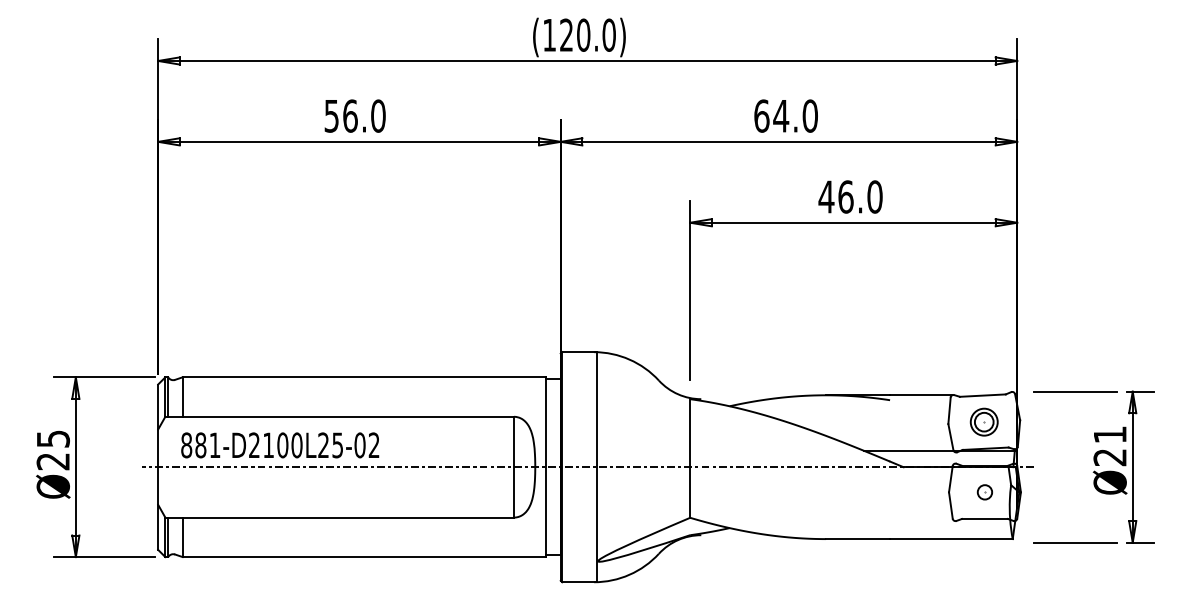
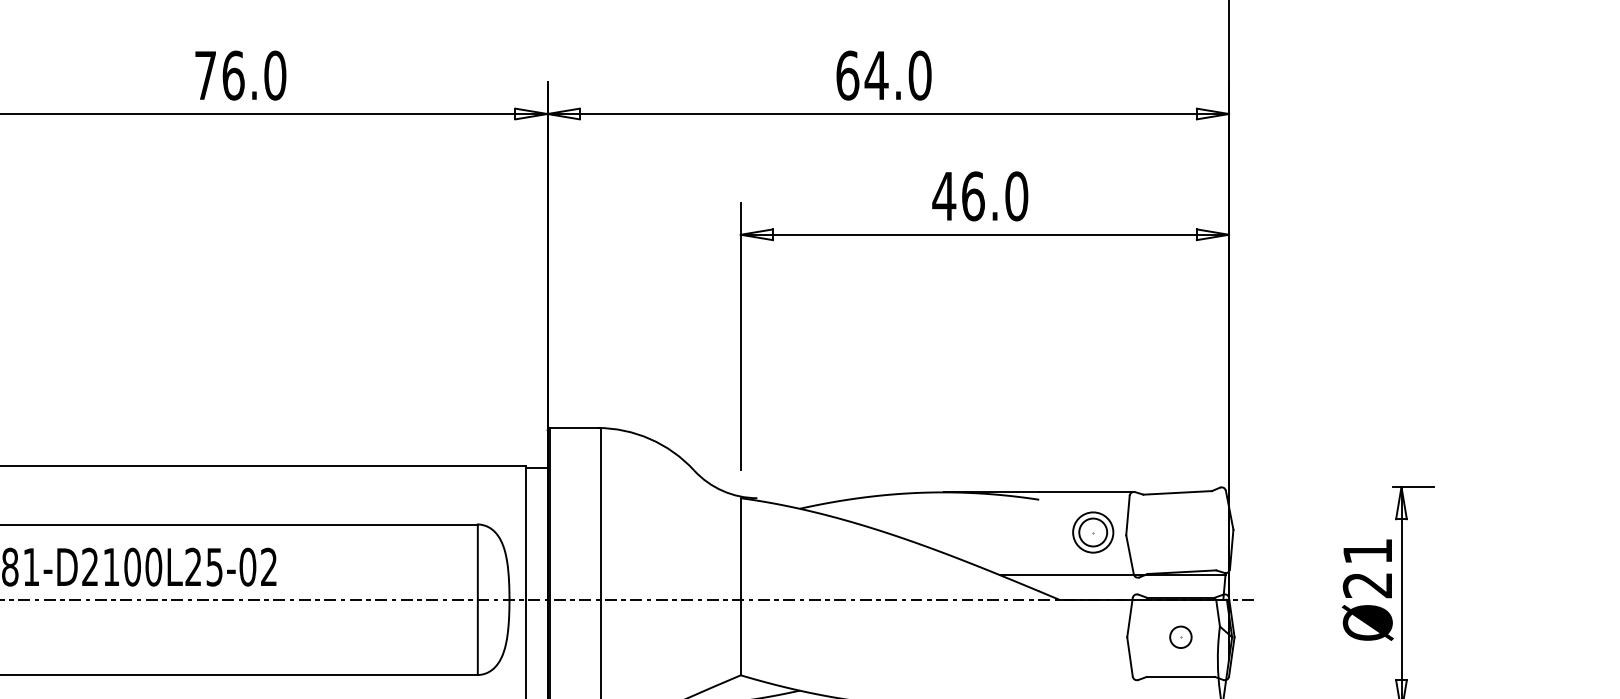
text: (331, 116) -> (205, 76), 56.0 -> 76.0
line: (1074, 391) -> (1314, 486), removed
part: (983, 421) -> (1092, 531), moved

